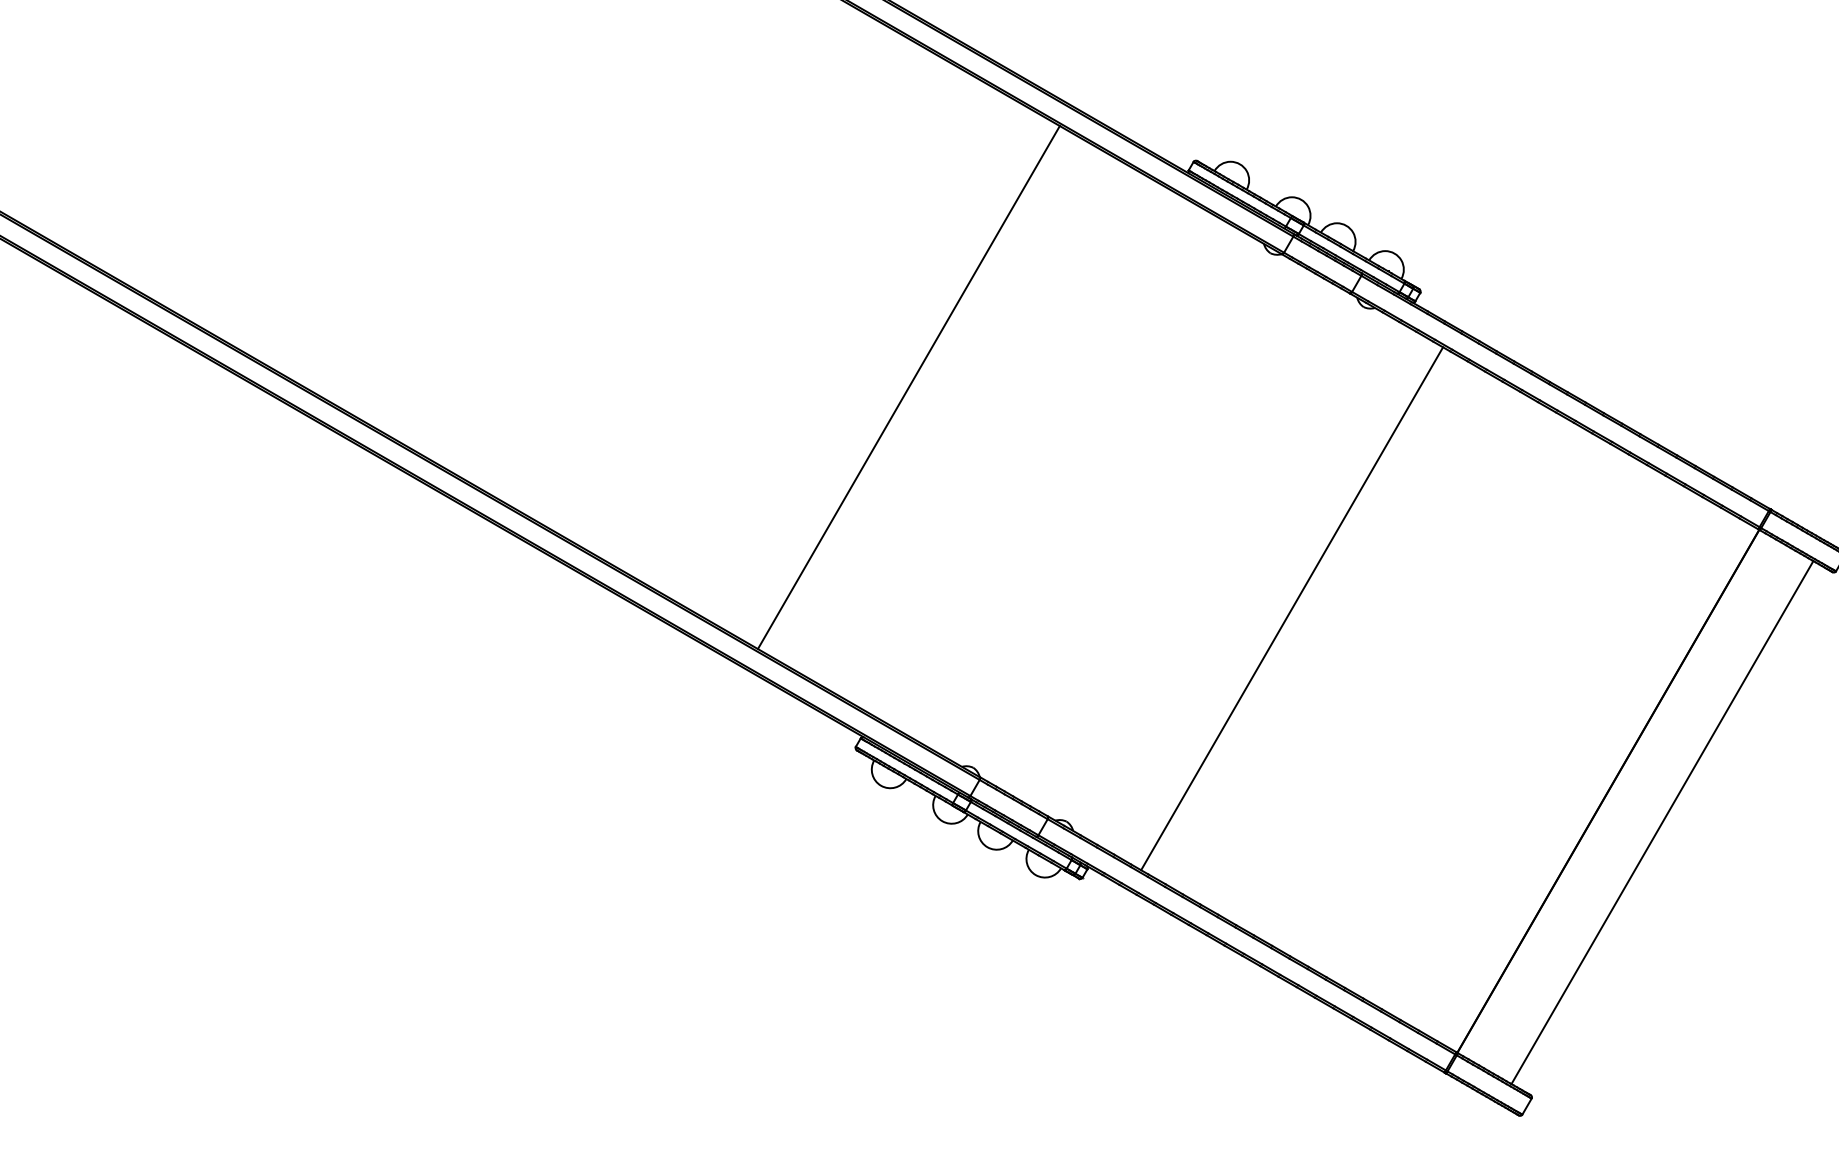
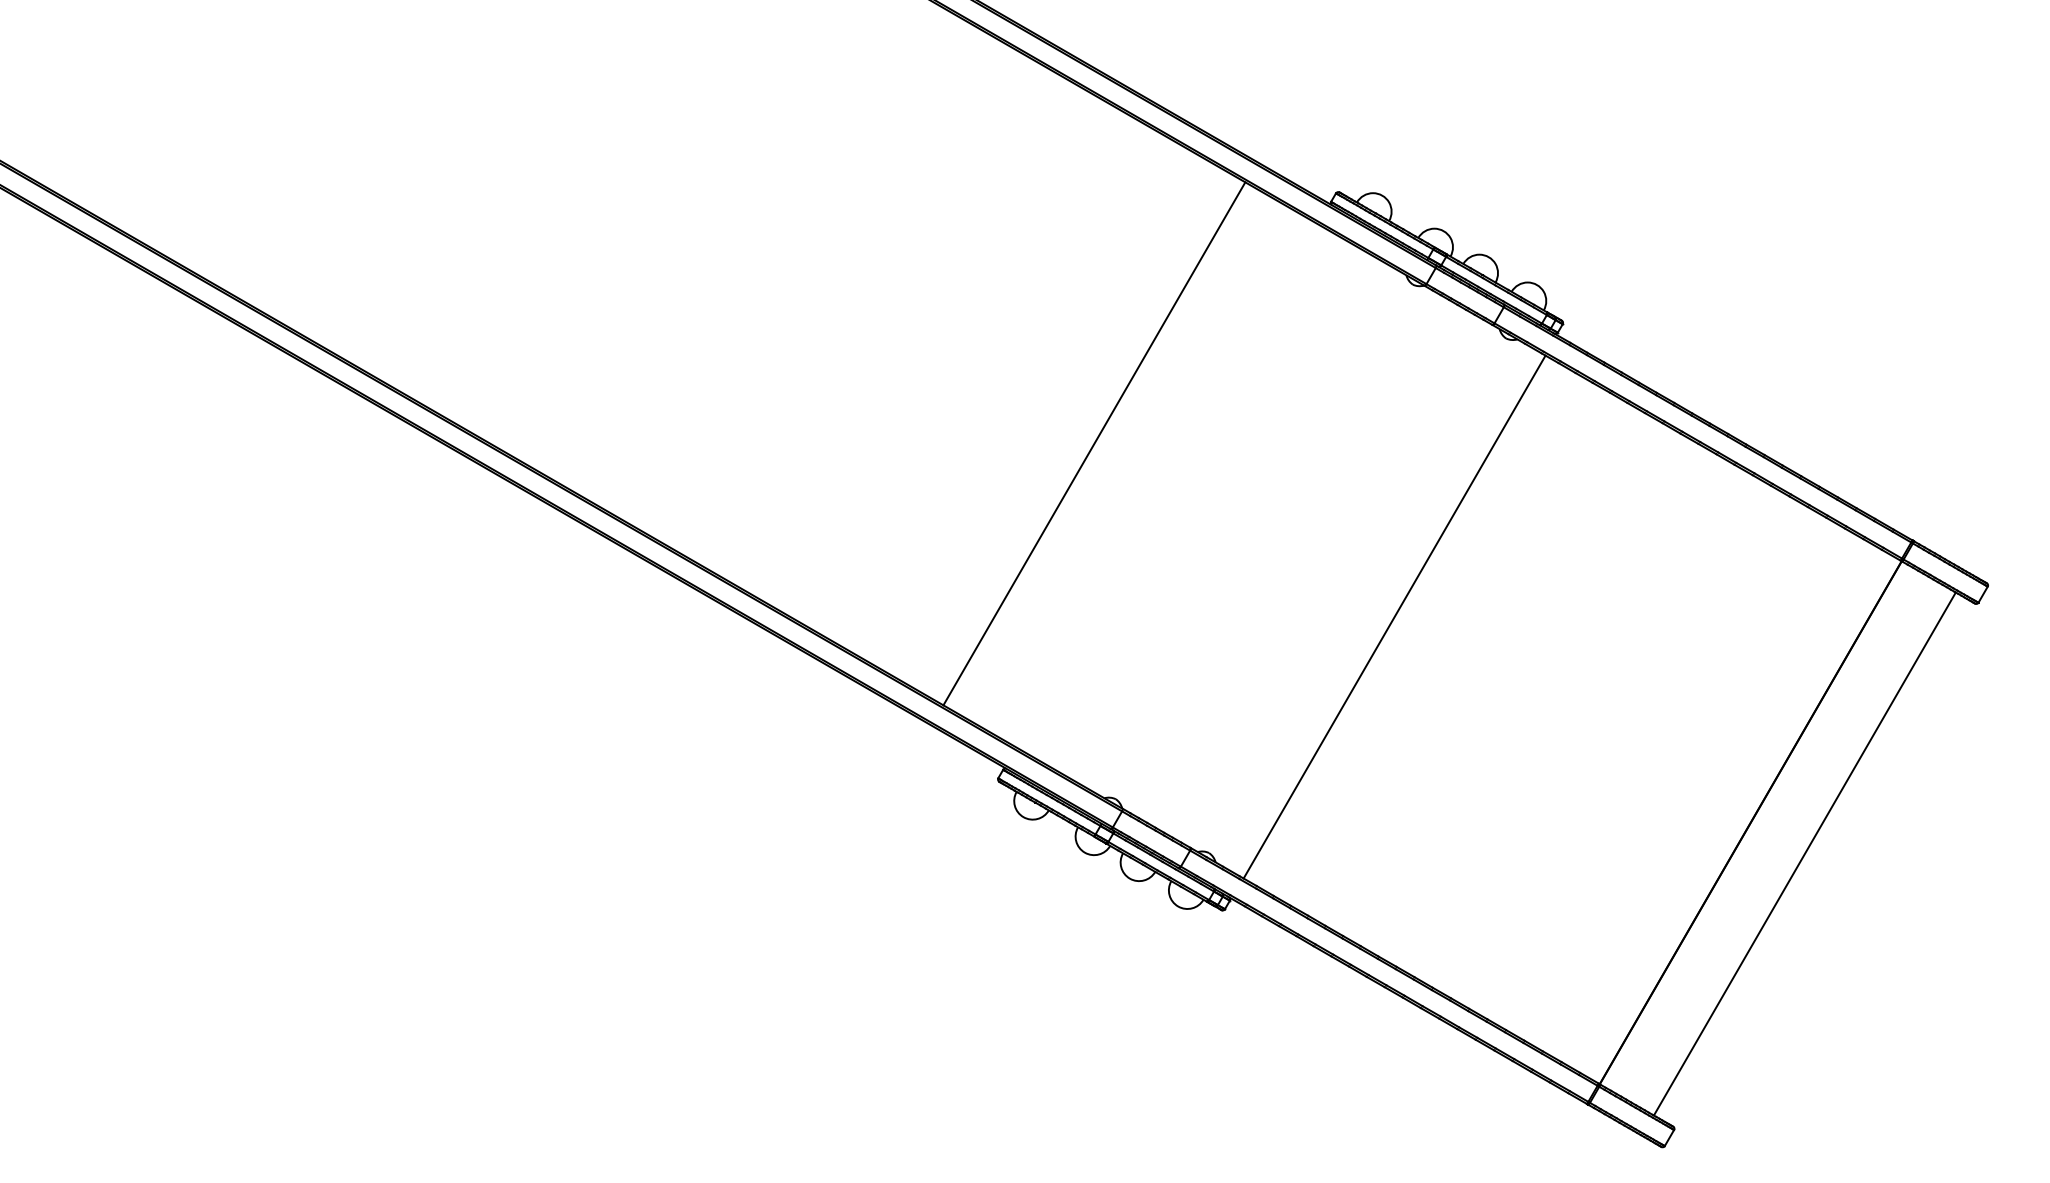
line: (909, 387) -> (1094, 443), moved
line: (1292, 608) -> (1394, 616), moved

